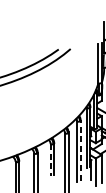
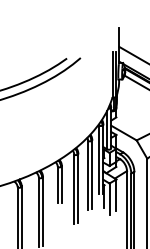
line: (80, 149) -> (92, 173), dashed -> solid
line: (50, 160) -> (57, 185), dashed -> solid

